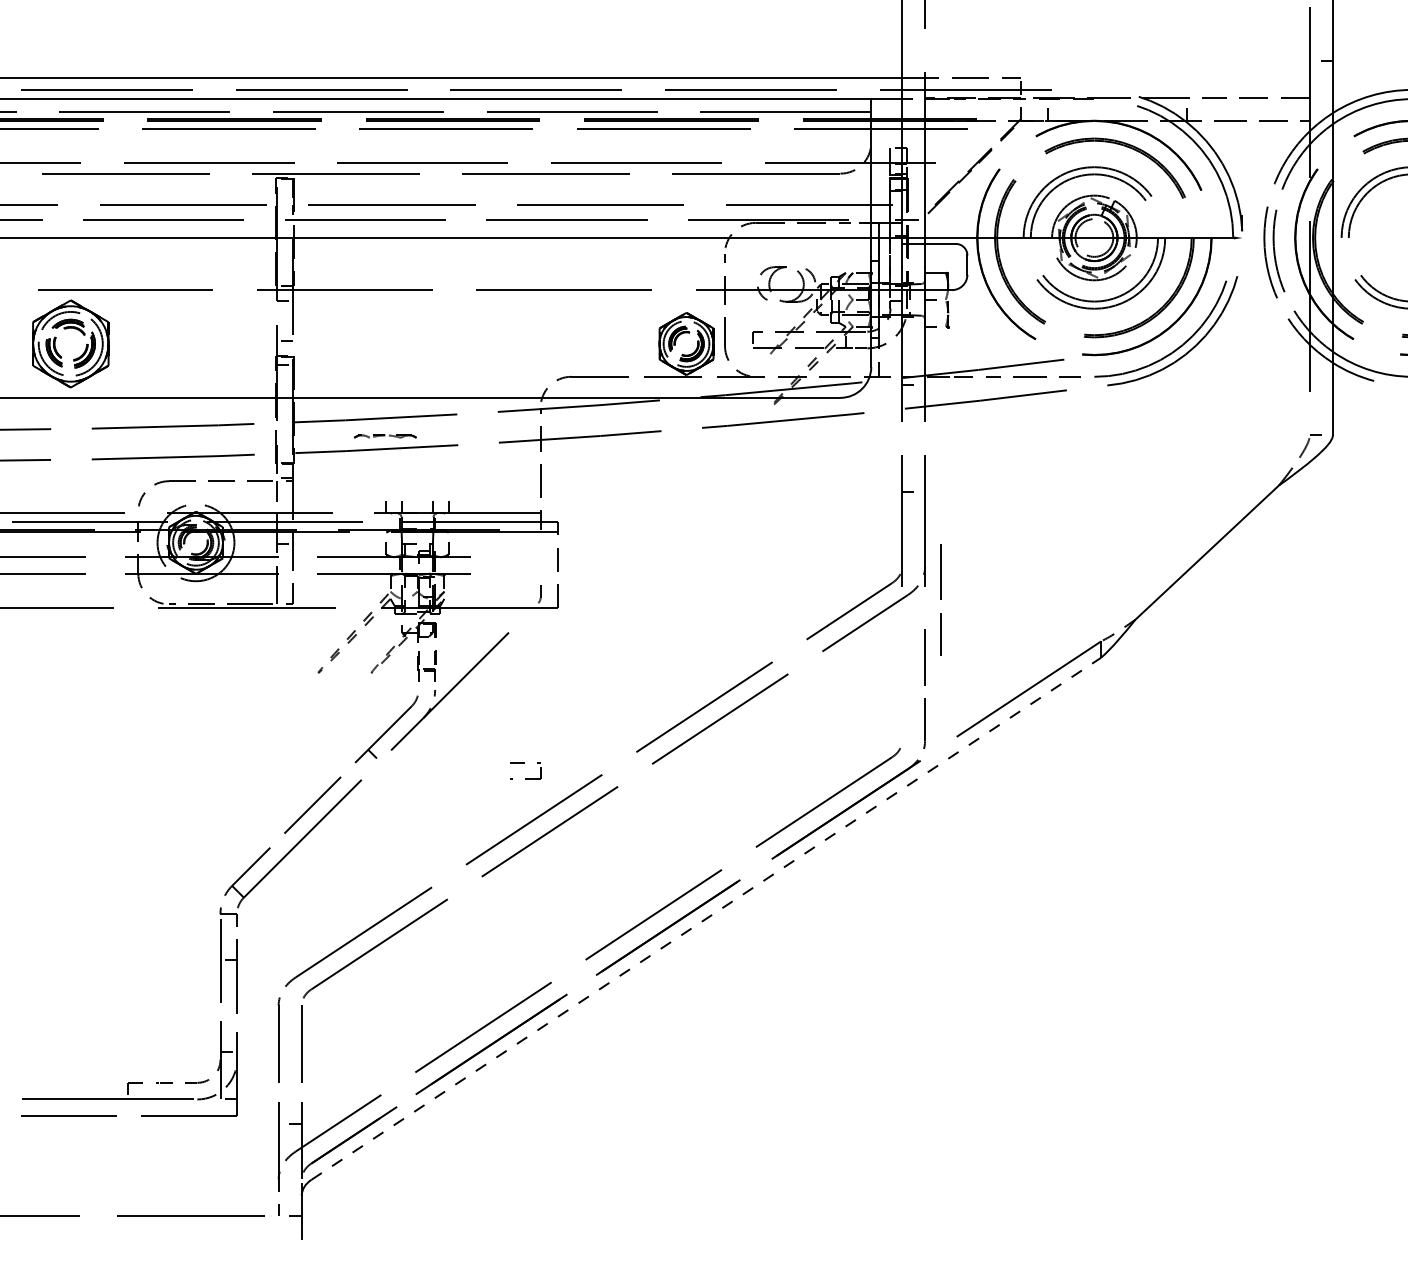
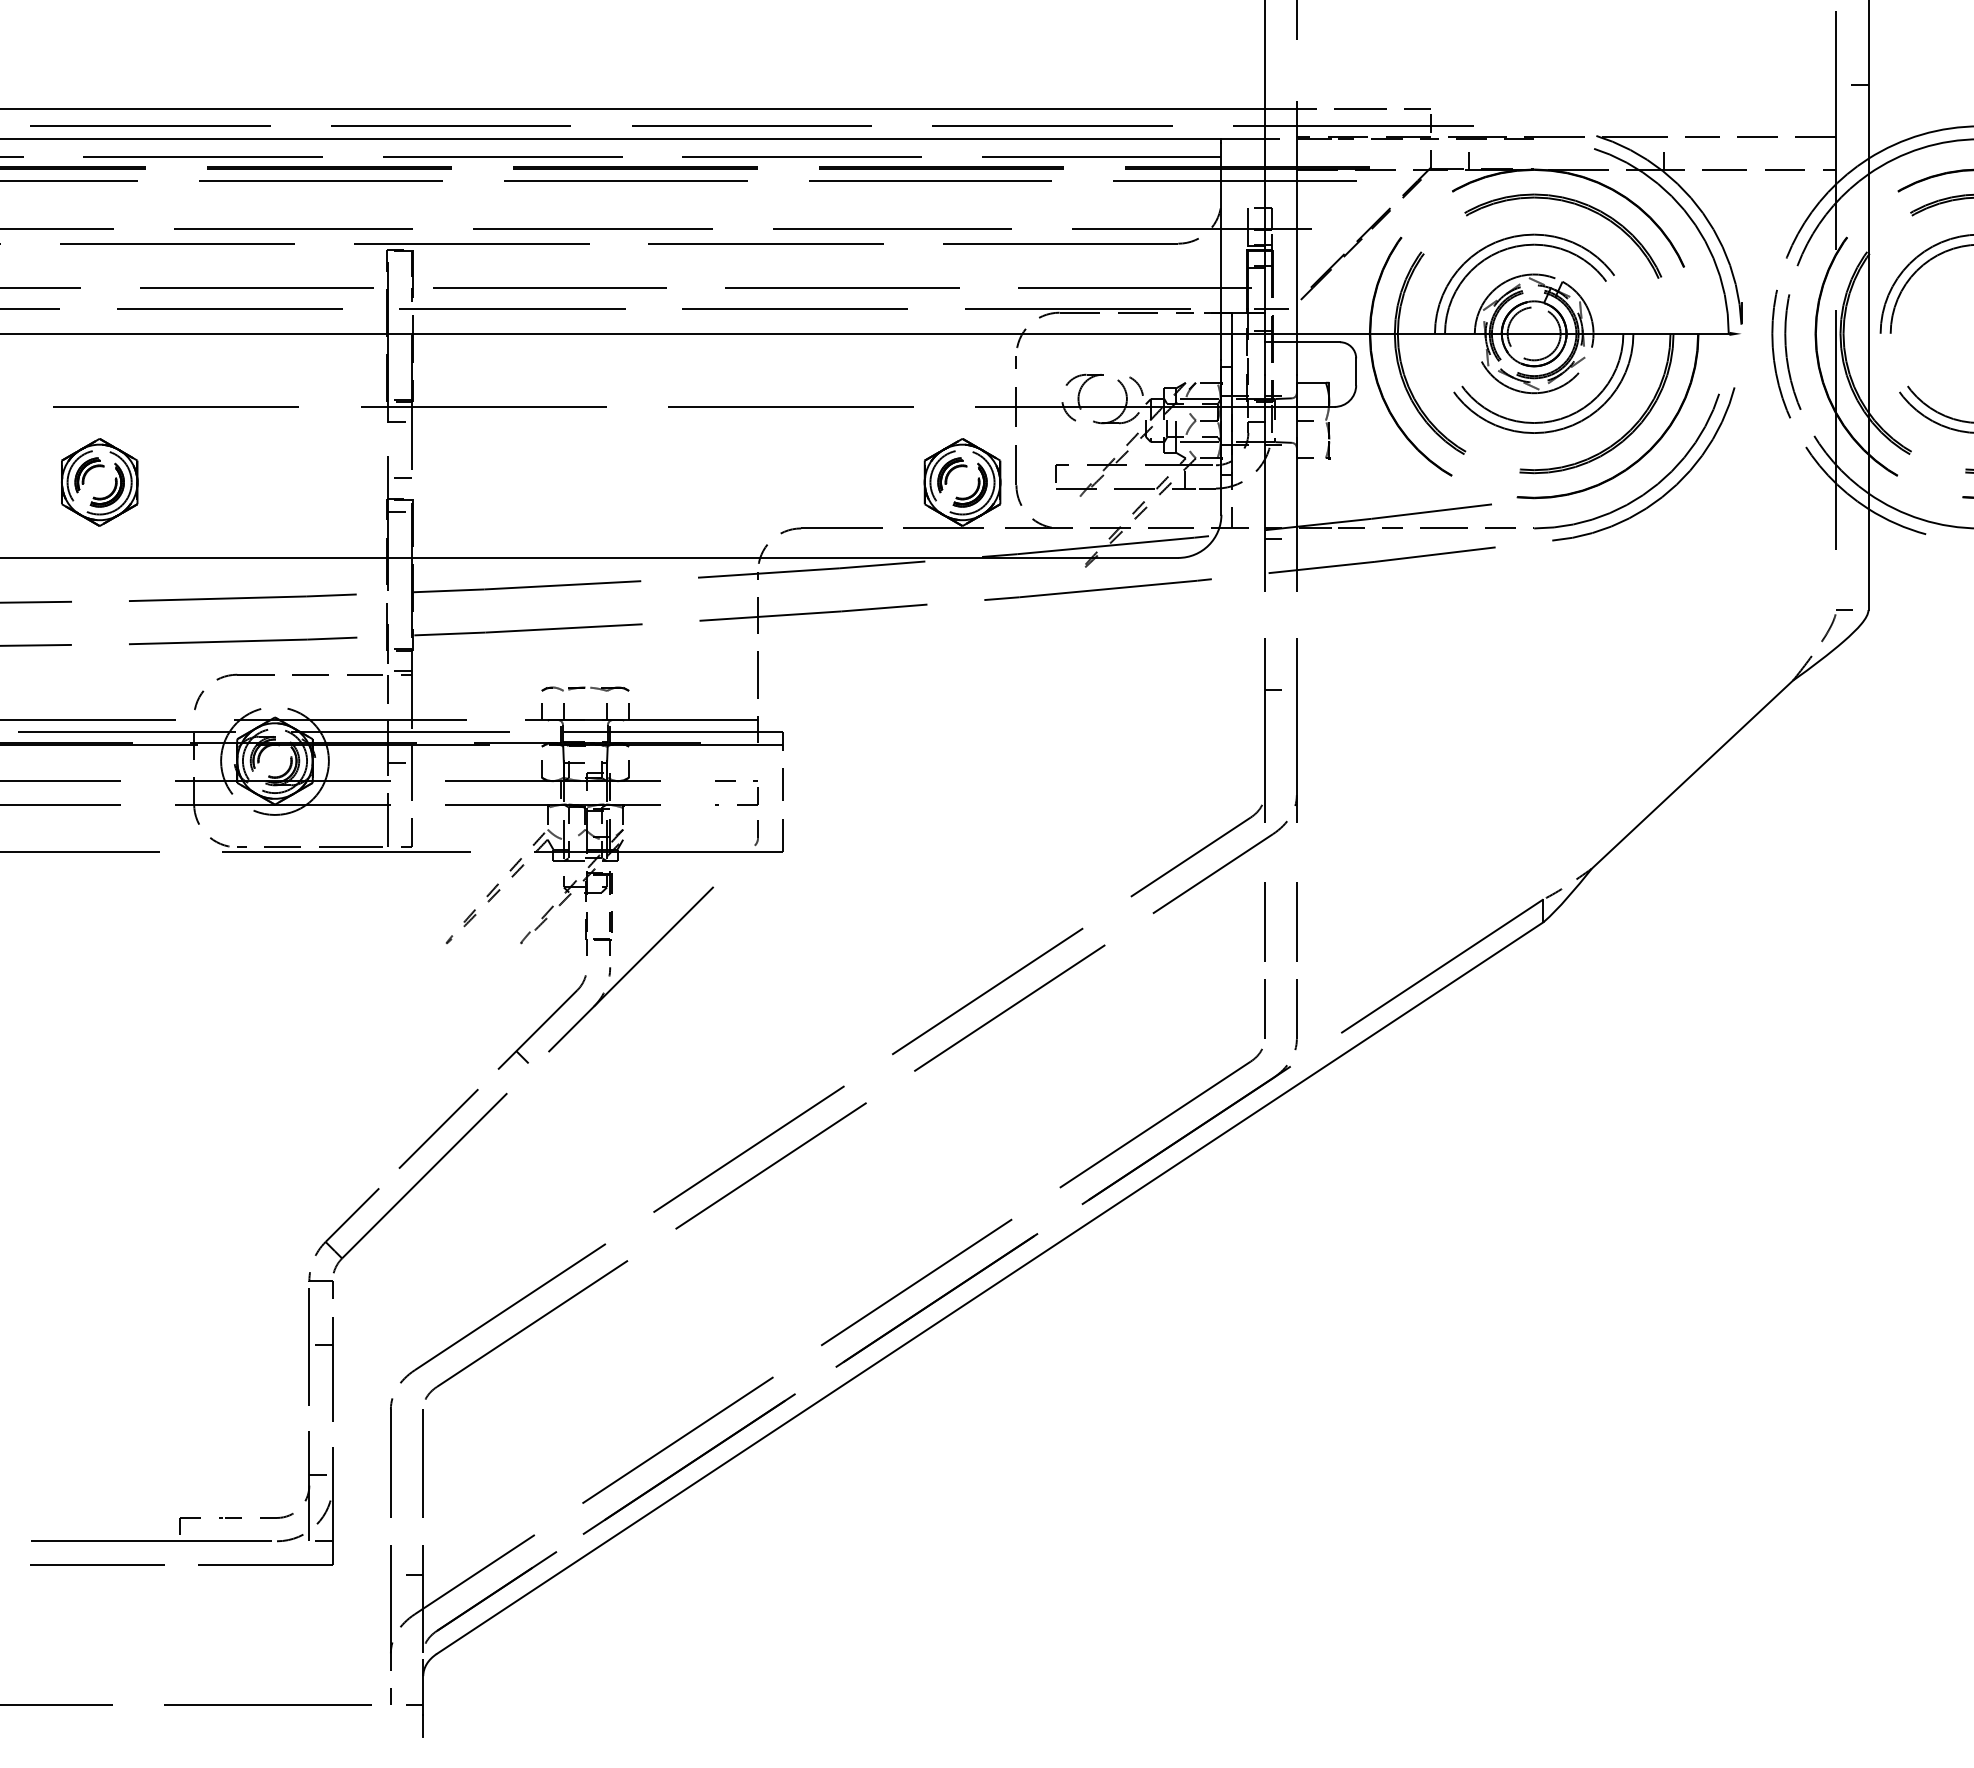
part: (70, 344) -> (99, 482), size x0.71
part: (385, 436) -> (585, 688), moved
line: (941, 599) -> (1264, 960), moved
part: (524, 762) -> (735, 781), moved
line: (706, 918) -> (990, 1287), dashed -> solid

